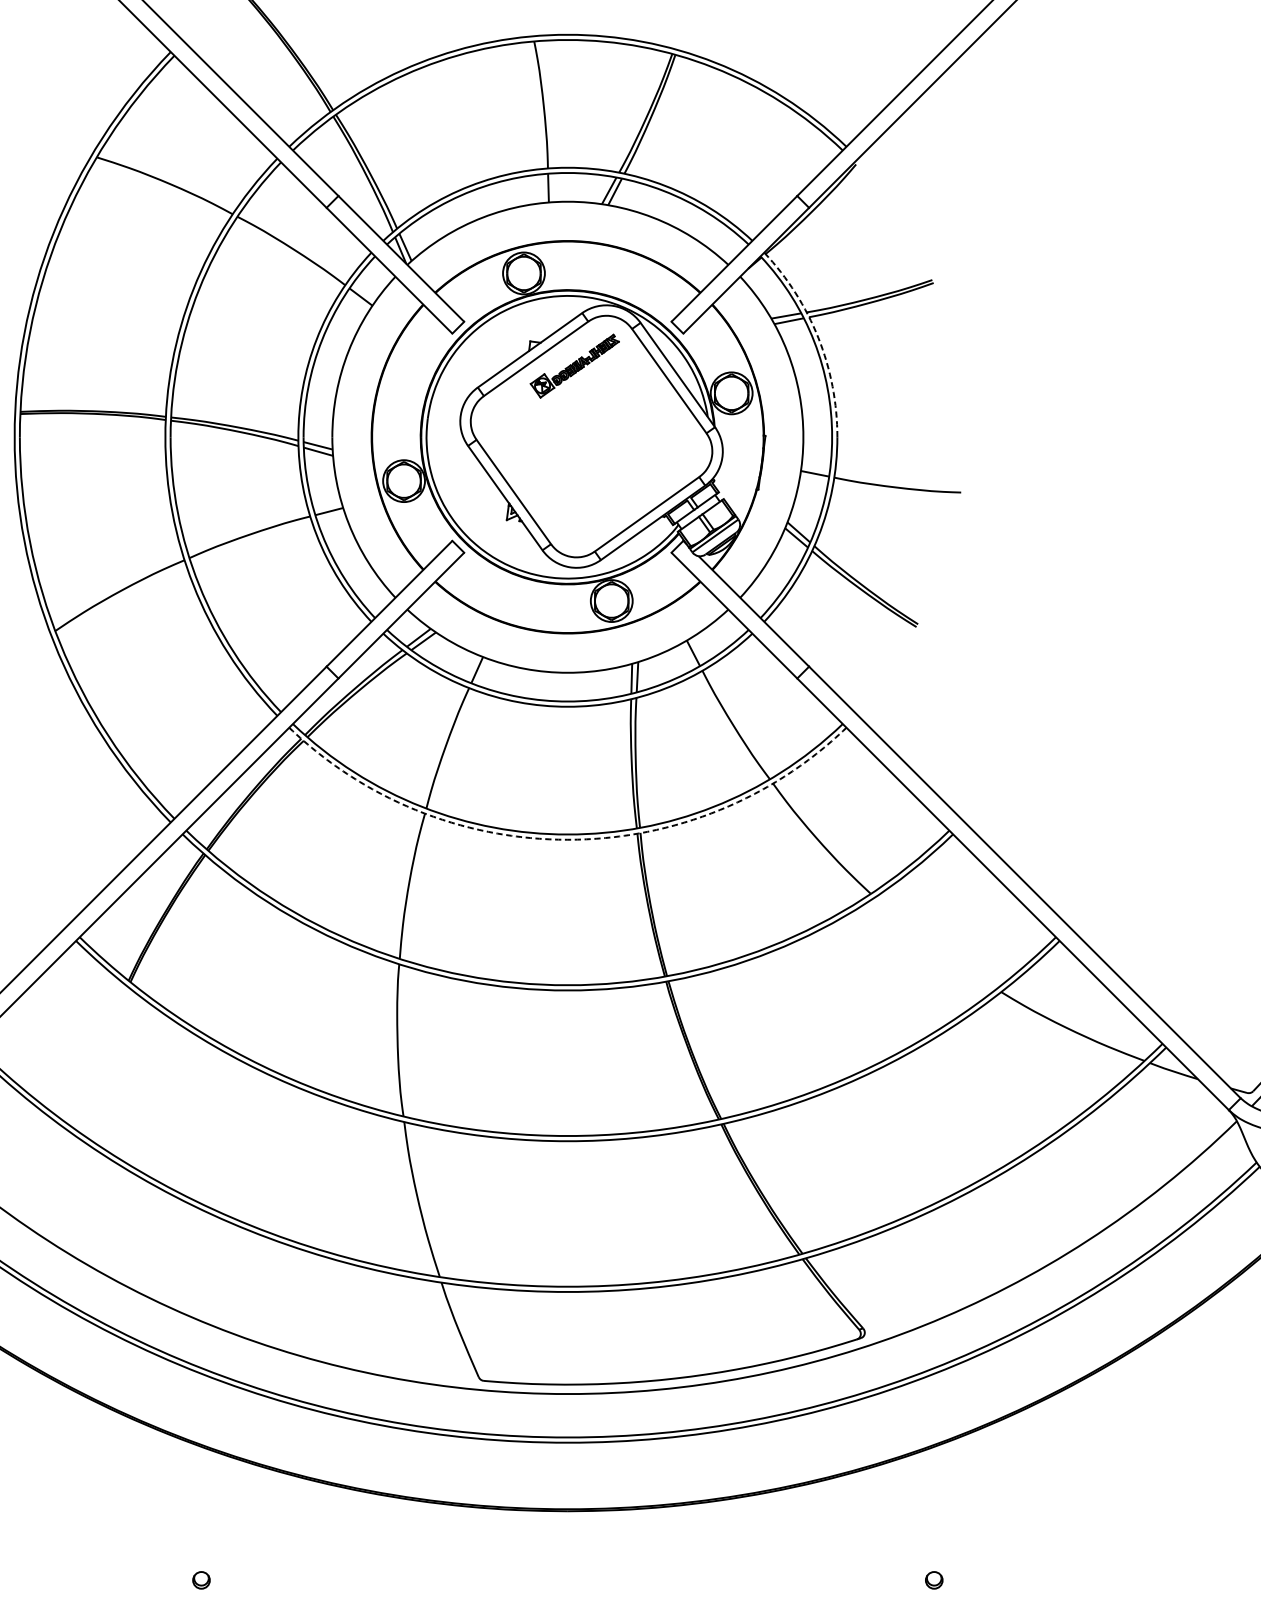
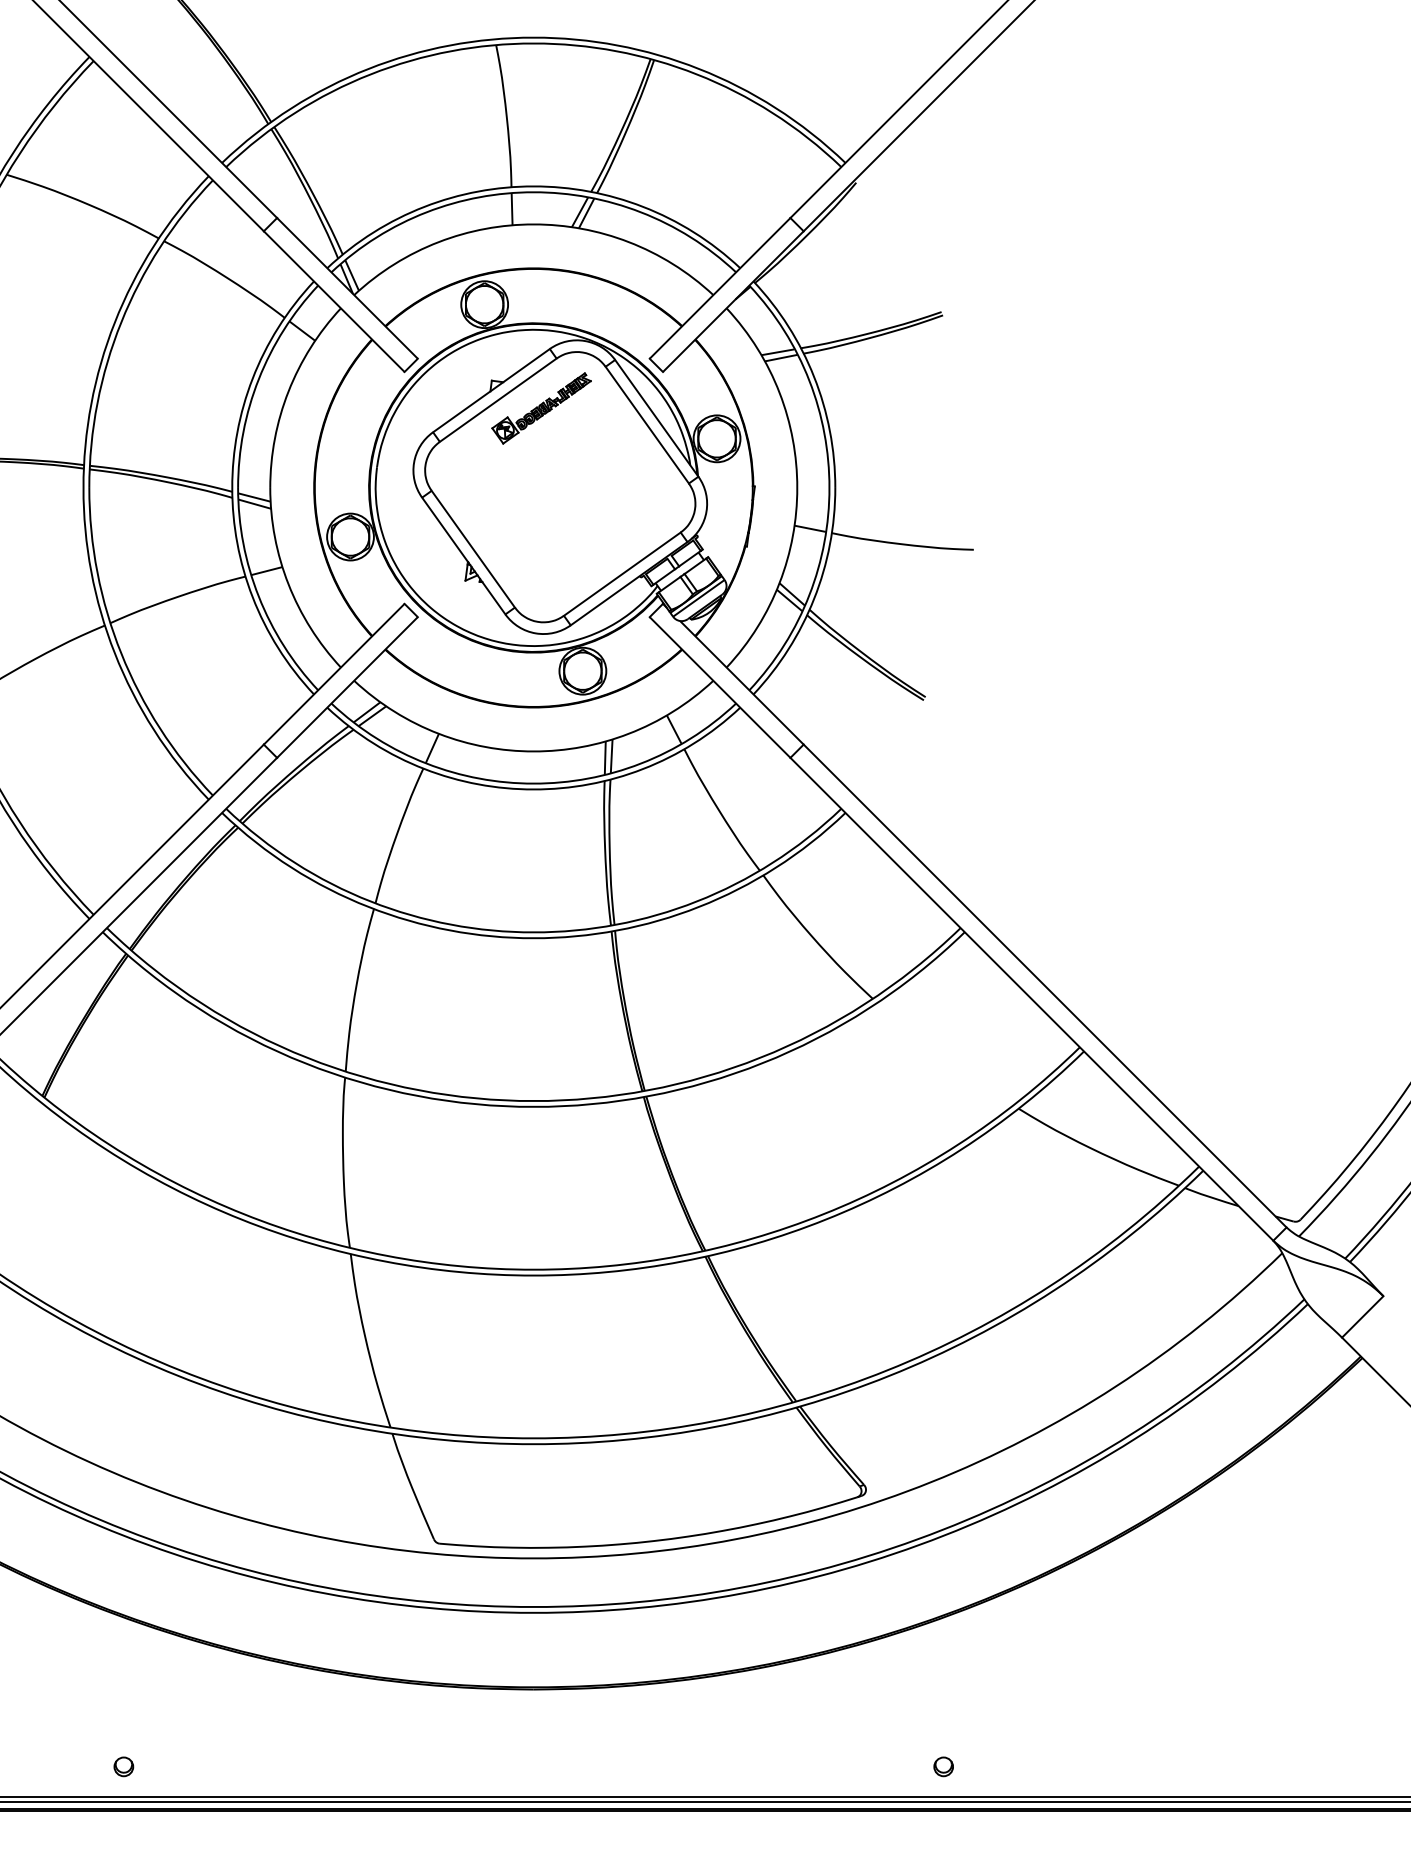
arc: (818, 337) -> (814, 376), dashed -> solid
arc: (567, 839) -> (533, 938), dashed -> solid

